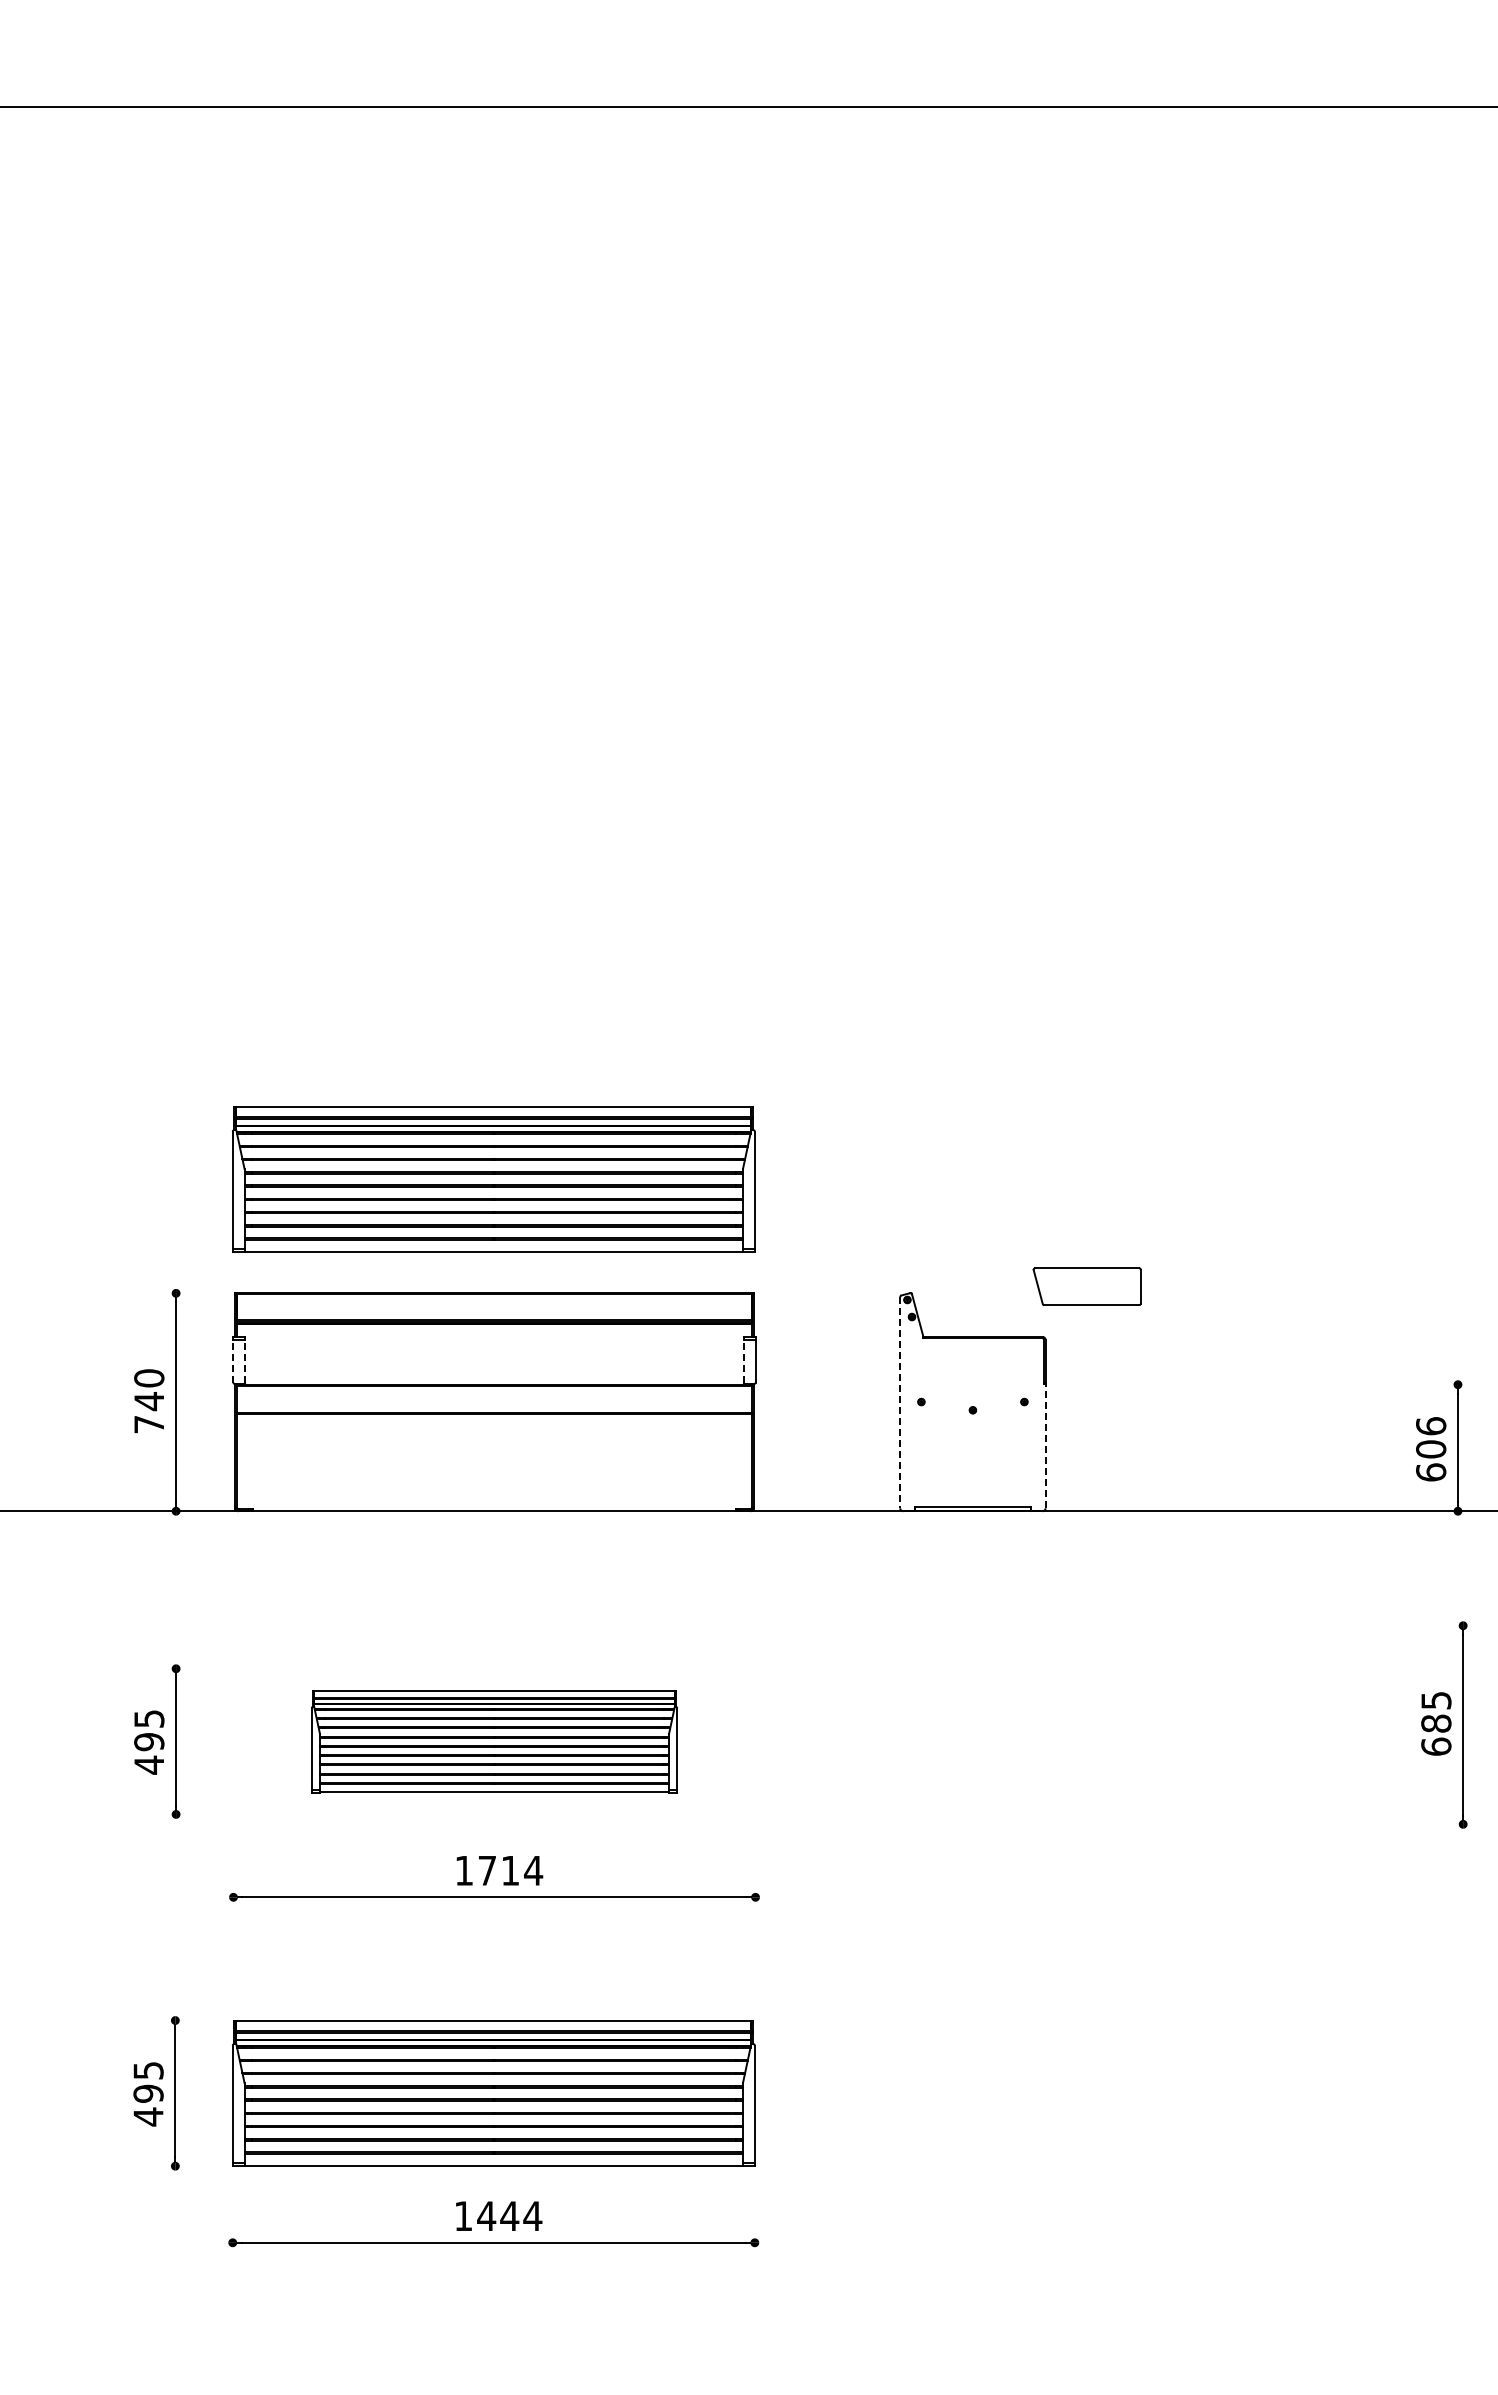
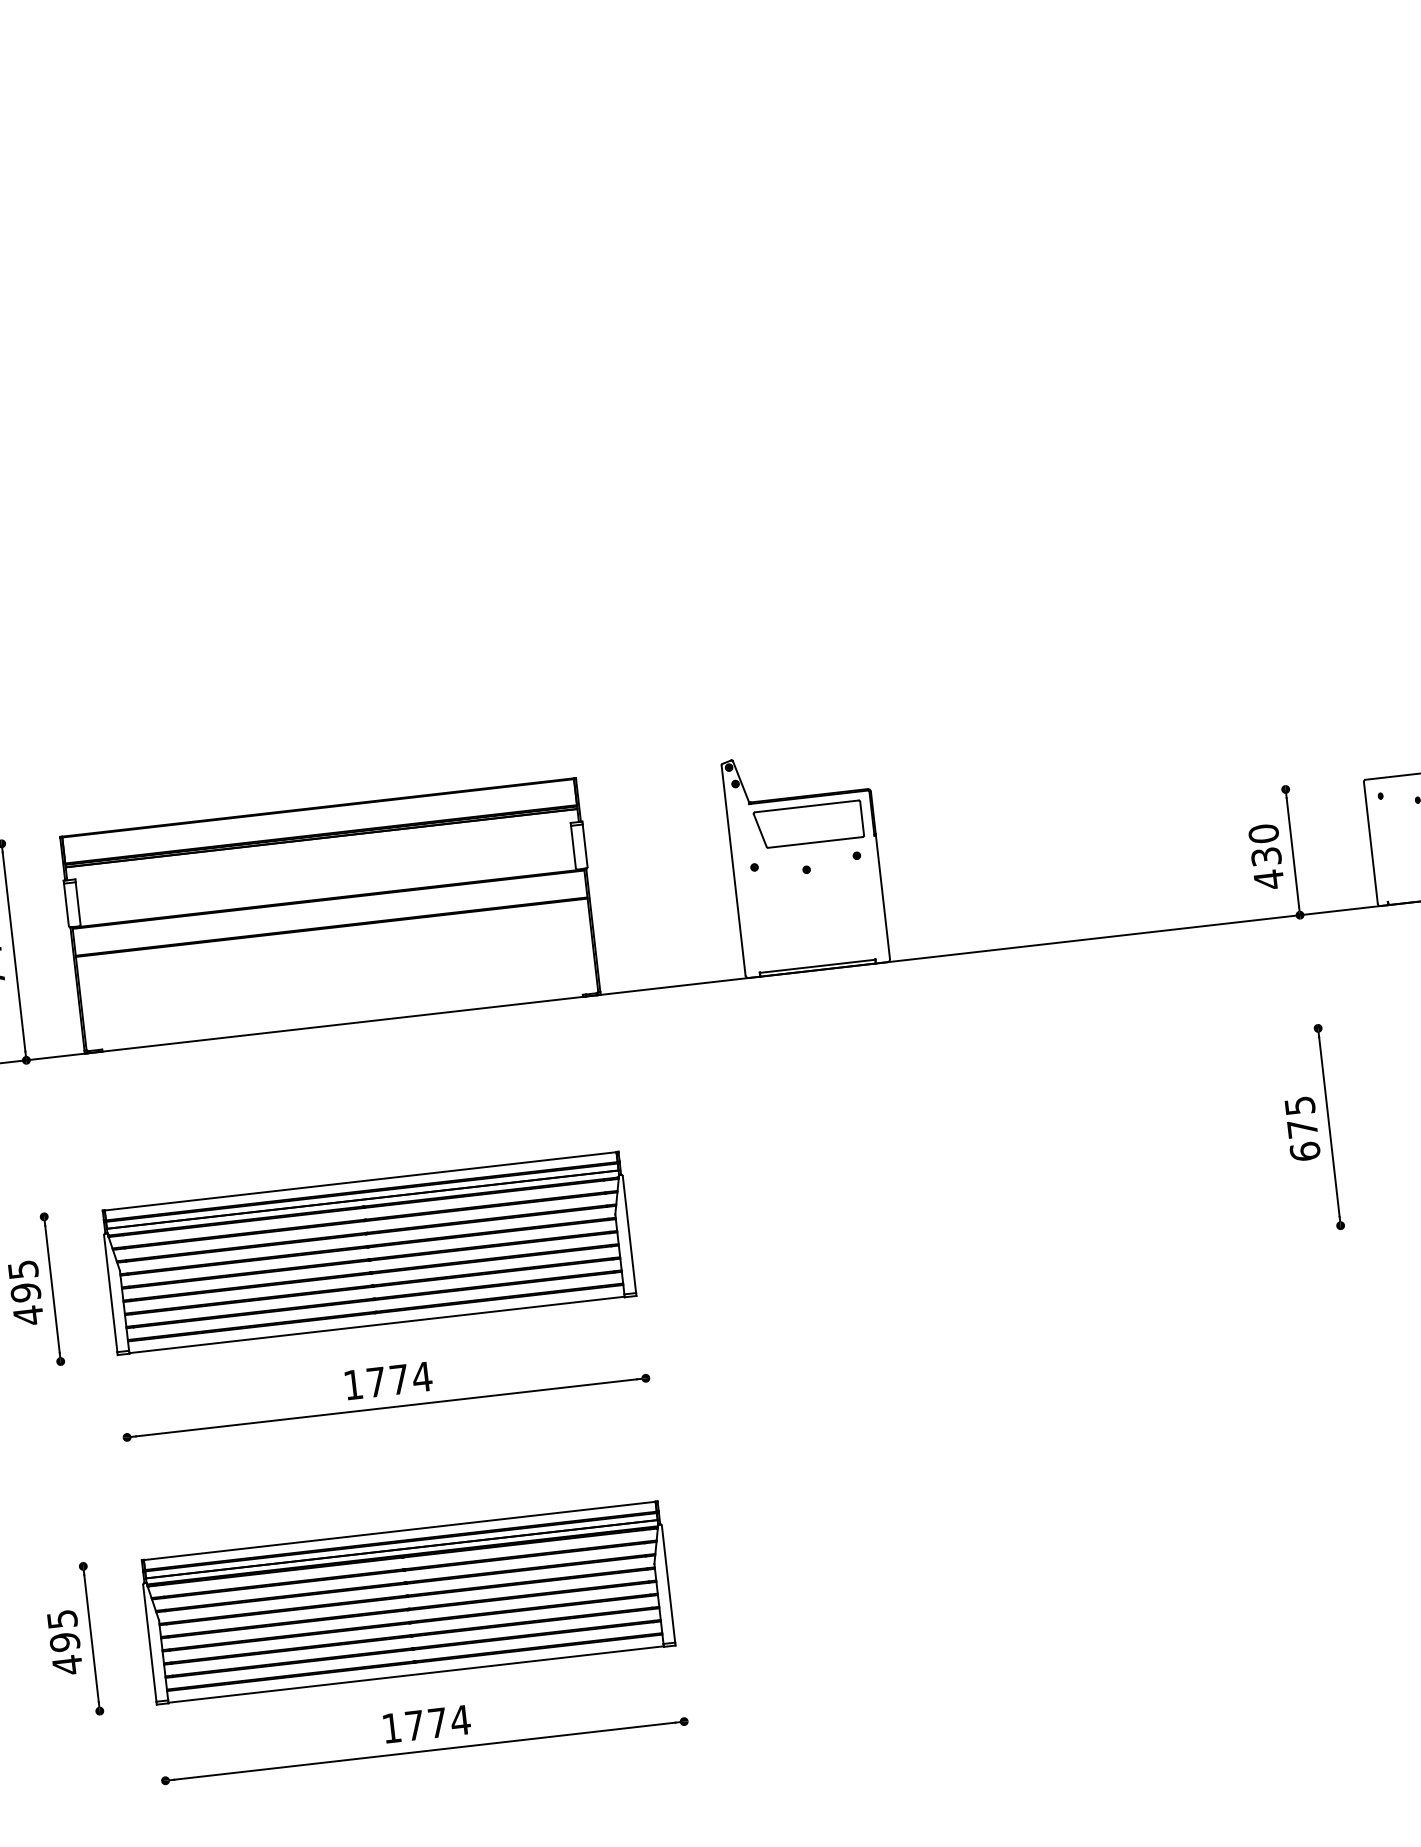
part: (493, 1179) -> (304, 694), removed
part: (1086, 1286) -> (808, 824), moved
line: (233, 1360) -> (66, 904), dashed -> solid
line: (245, 1360) -> (78, 902), dashed -> solid
line: (743, 1360) -> (573, 846), dashed -> solid
line: (900, 1402) -> (733, 870), dashed -> solid
line: (1045, 1445) -> (882, 896), dashed -> solid
text: (1431, 1449) -> (1266, 856), 606 -> 430
text: (1436, 1723) -> (1302, 1128), 685 -> 675
part: (494, 1741) -> (368, 1253), size x1.43
text: (510, 1870) -> (399, 1379), 1714 -> 1774
text: (498, 2215) -> (426, 1723), 1444 -> 1774

